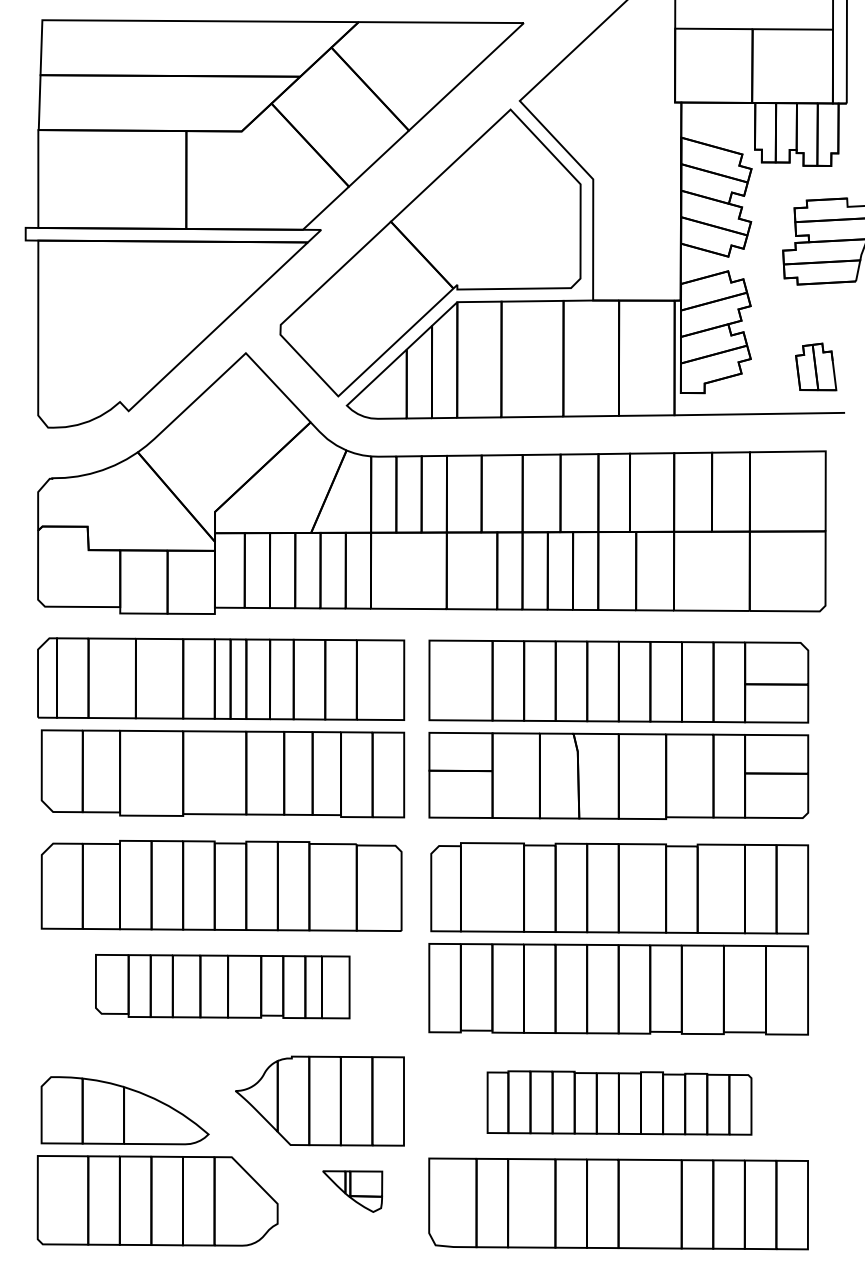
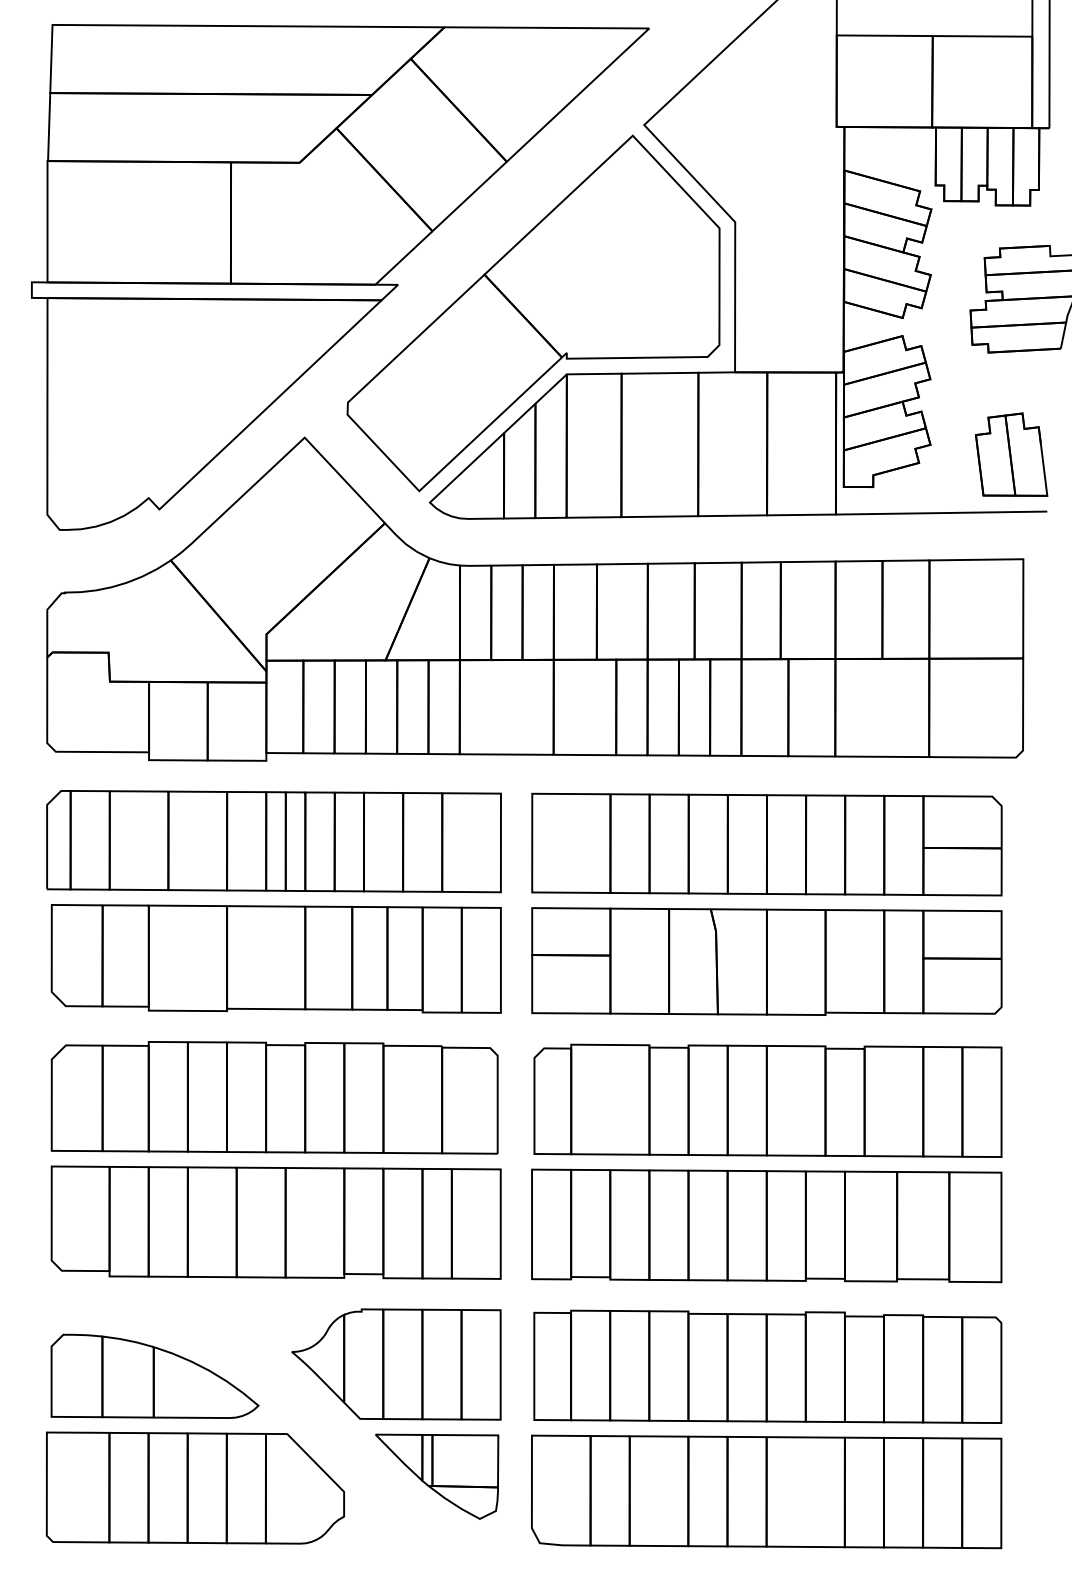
part: (815, 366) -> (1010, 454), size x1.43
part: (222, 986) -> (275, 1222), size x1.43
part: (619, 1102) -> (767, 1366), size x1.43
part: (352, 1191) -> (436, 1476), size x1.67

